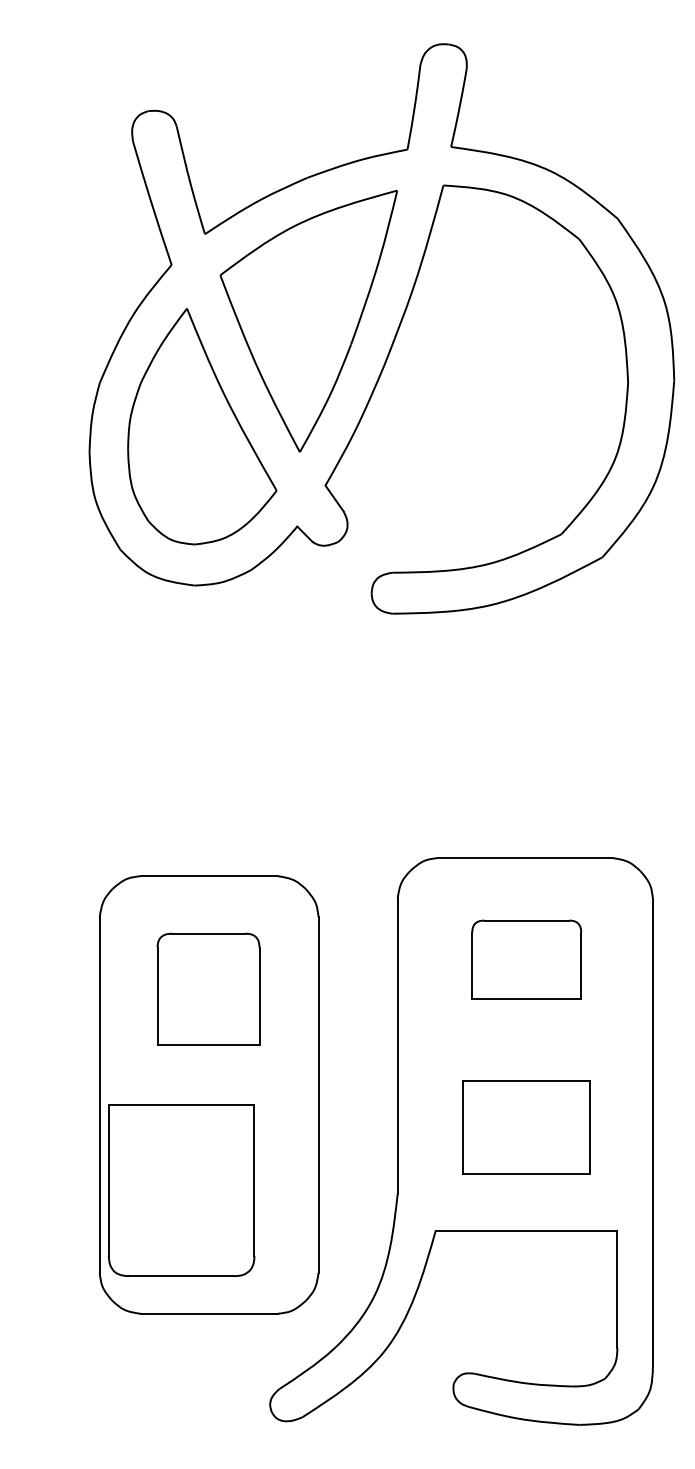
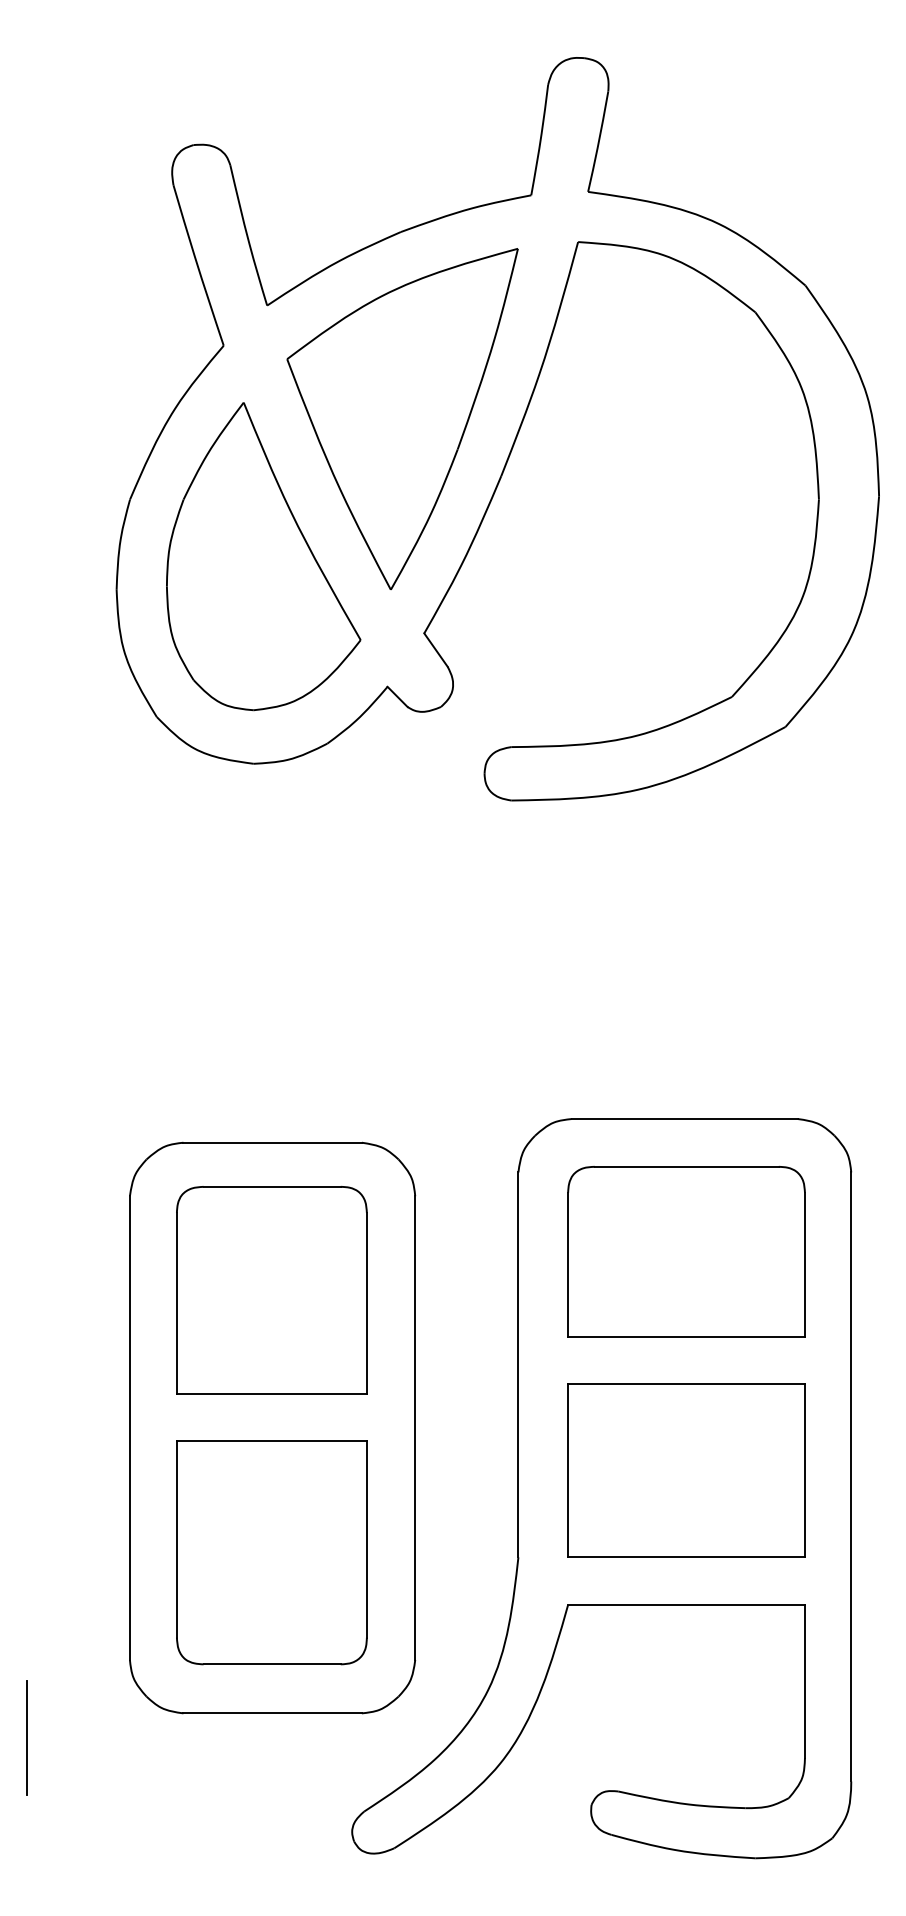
part: (526, 959) -> (686, 1251), size x1.67
part: (208, 988) -> (271, 1289), size x1.43
part: (526, 1127) -> (686, 1470), size x1.43
part: (181, 1190) -> (271, 1552), moved
line: (20, 1332) -> (26, 1737), added

